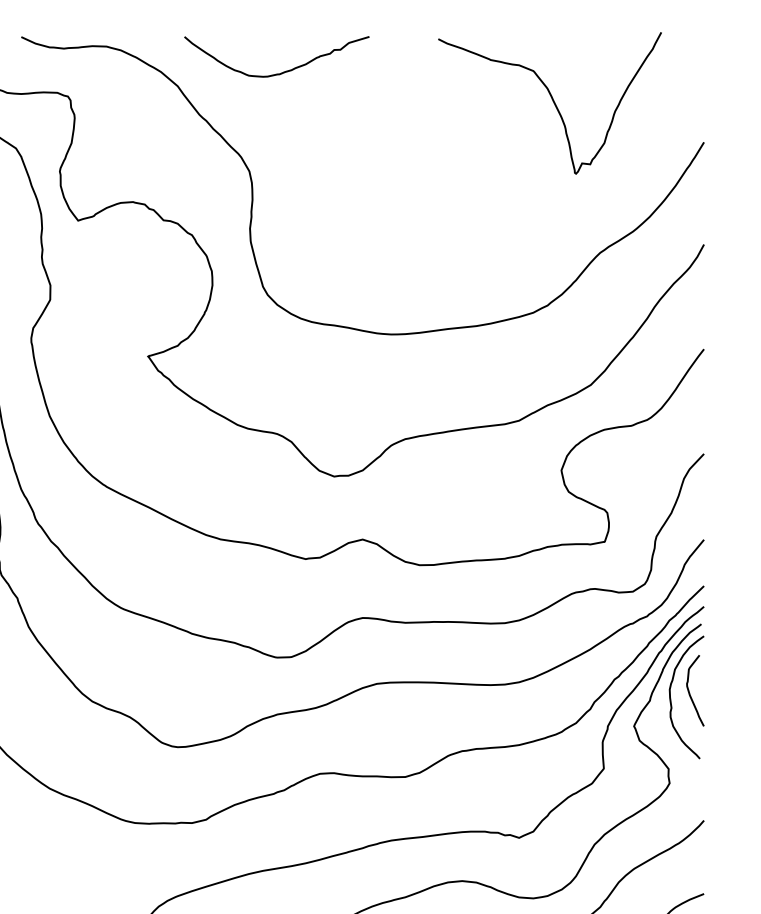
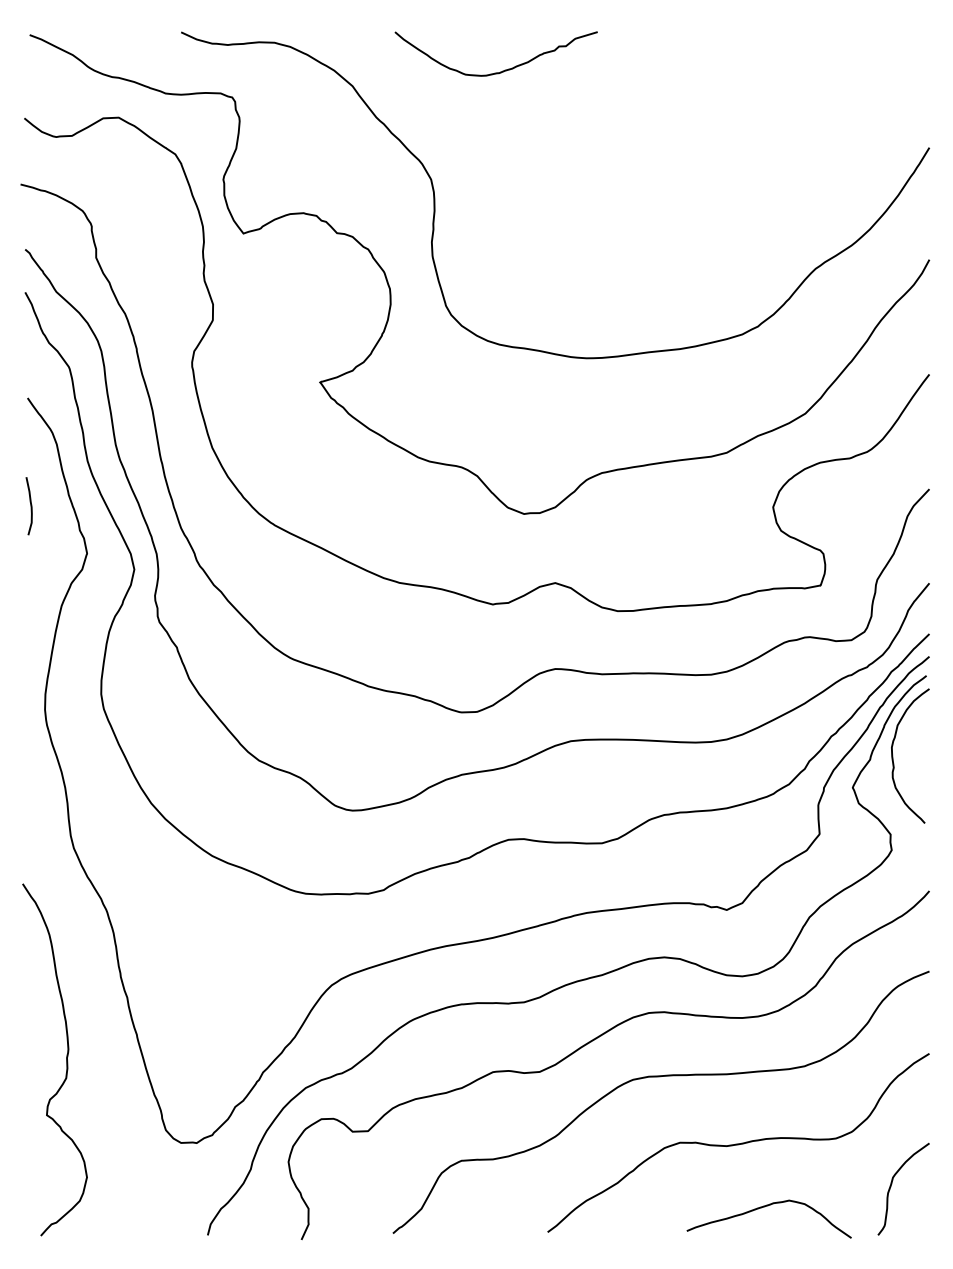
curve: (282, 71) -> (502, 70), moved
curve: (553, 103) -> (764, 105), removed
curve: (690, 693) -> (914, 751), removed

